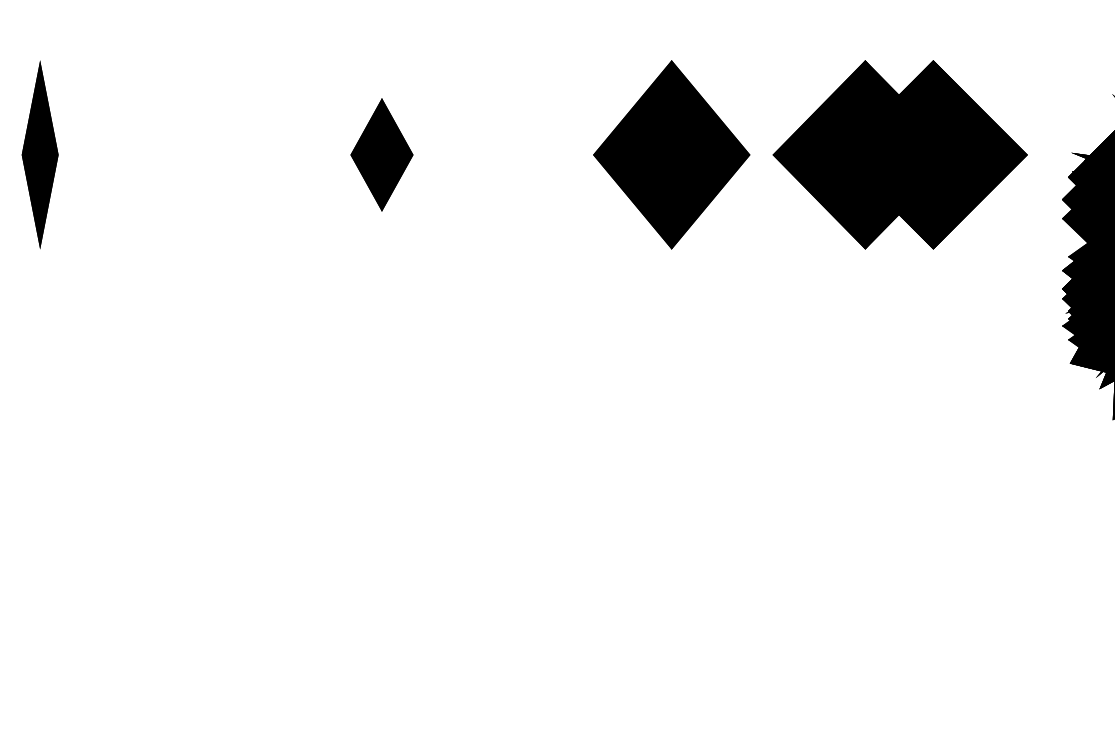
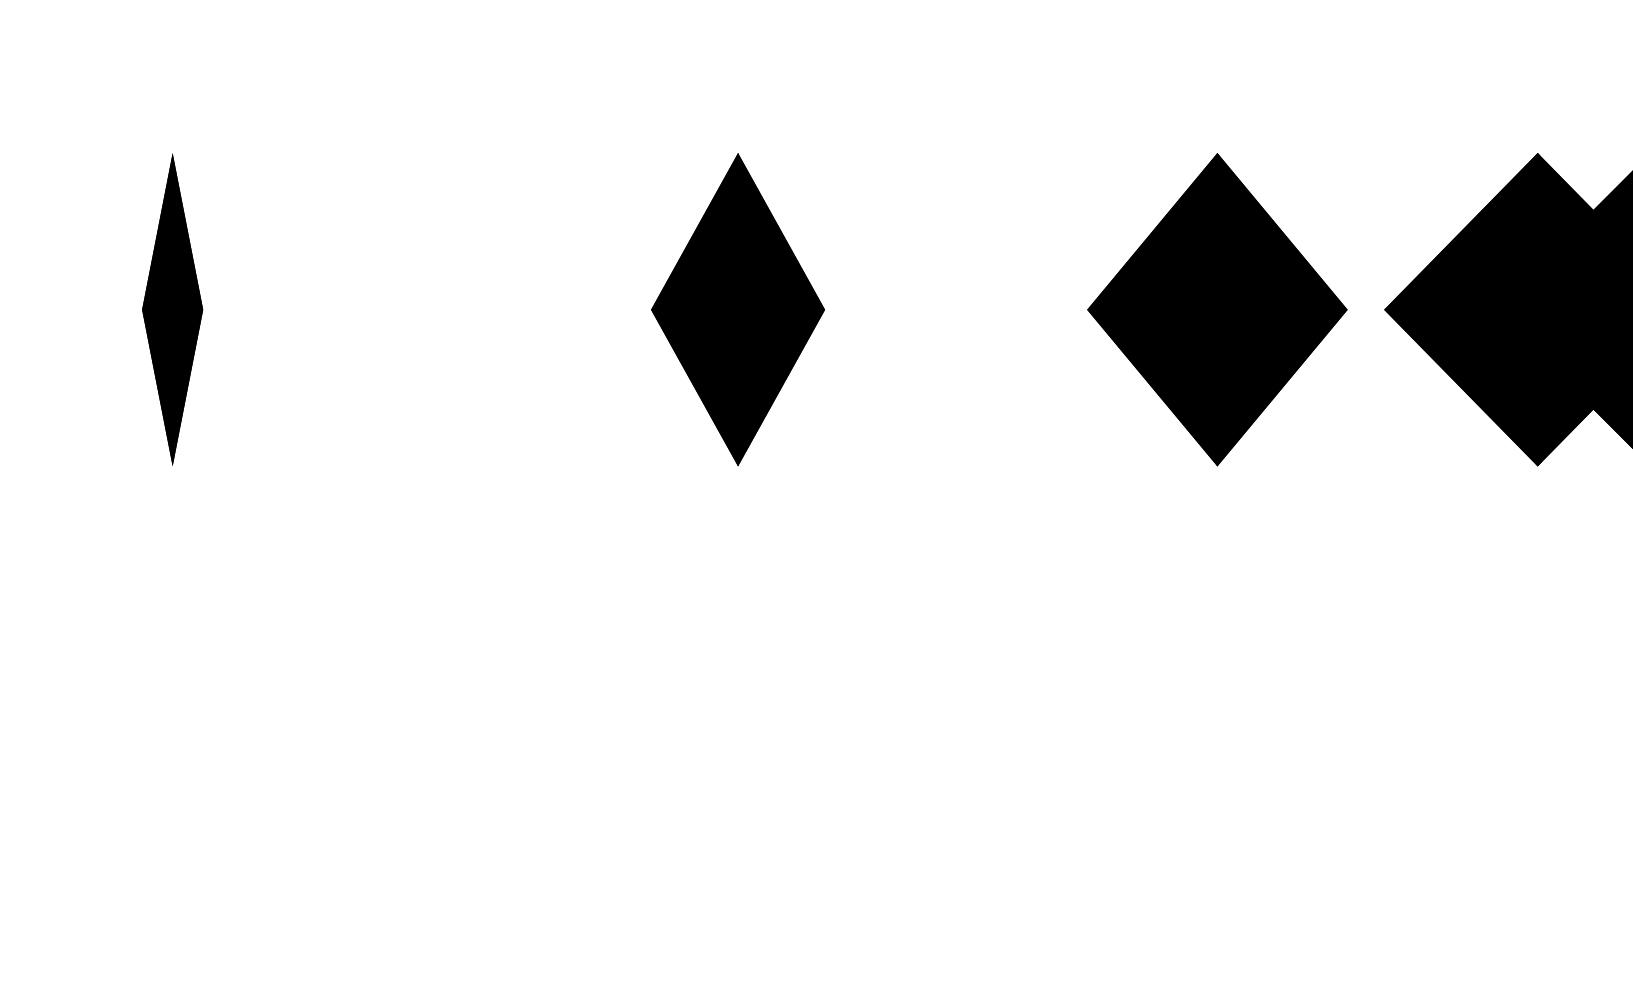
part: (381, 154) -> (737, 309), size x1.67

